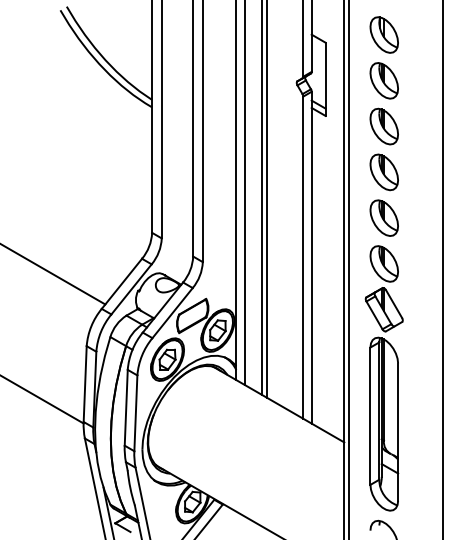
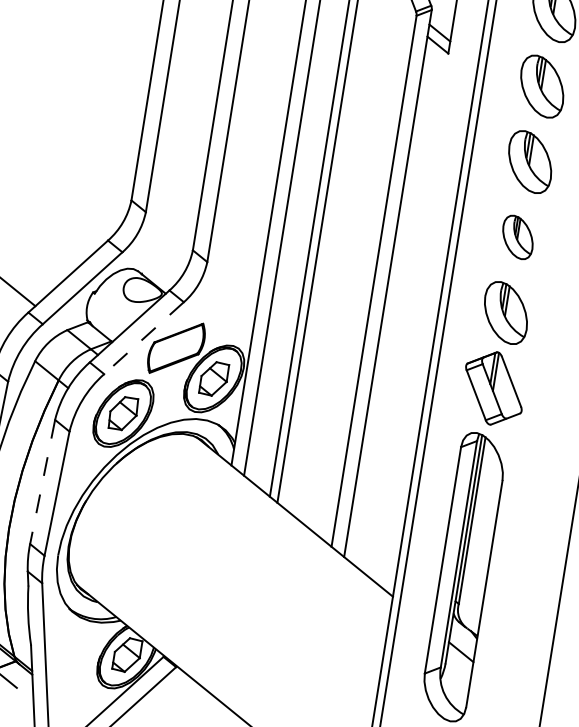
part: (383, 217) -> (516, 236), size x0.7
line: (172, 313) -> (143, 338), solid -> dashed
line: (126, 407) -> (43, 481), solid -> dashed

